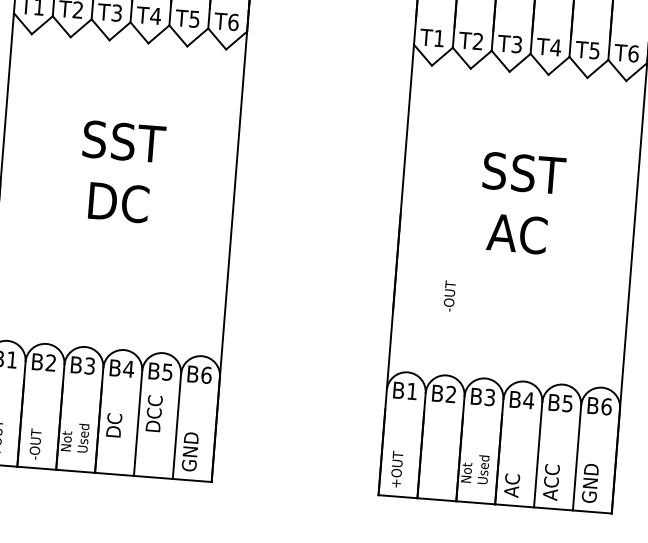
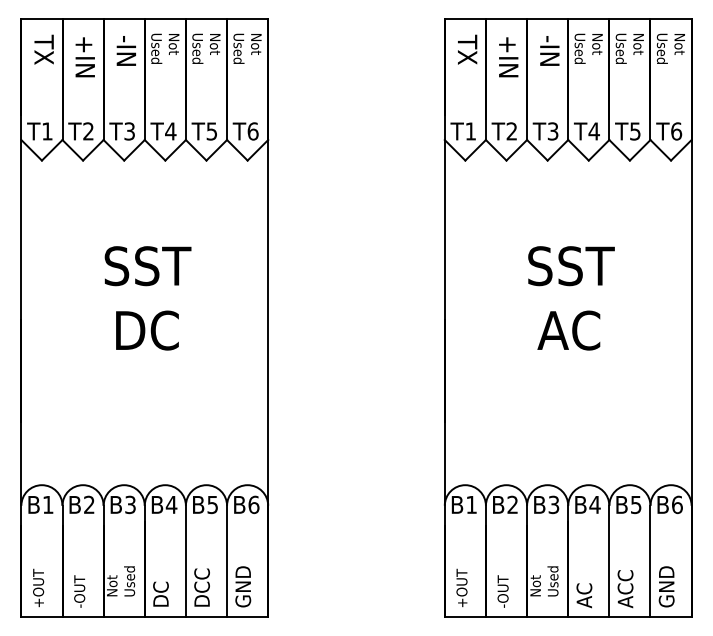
text: (449, 296) -> (502, 591), moved
text: (153, 413) -> (201, 587), moved
text: (113, 424) -> (160, 593), moved

